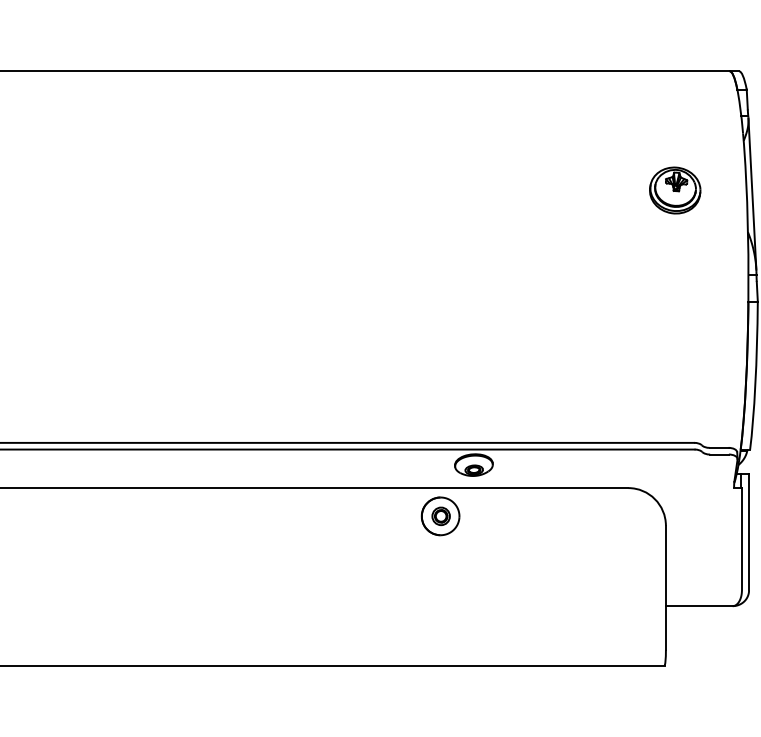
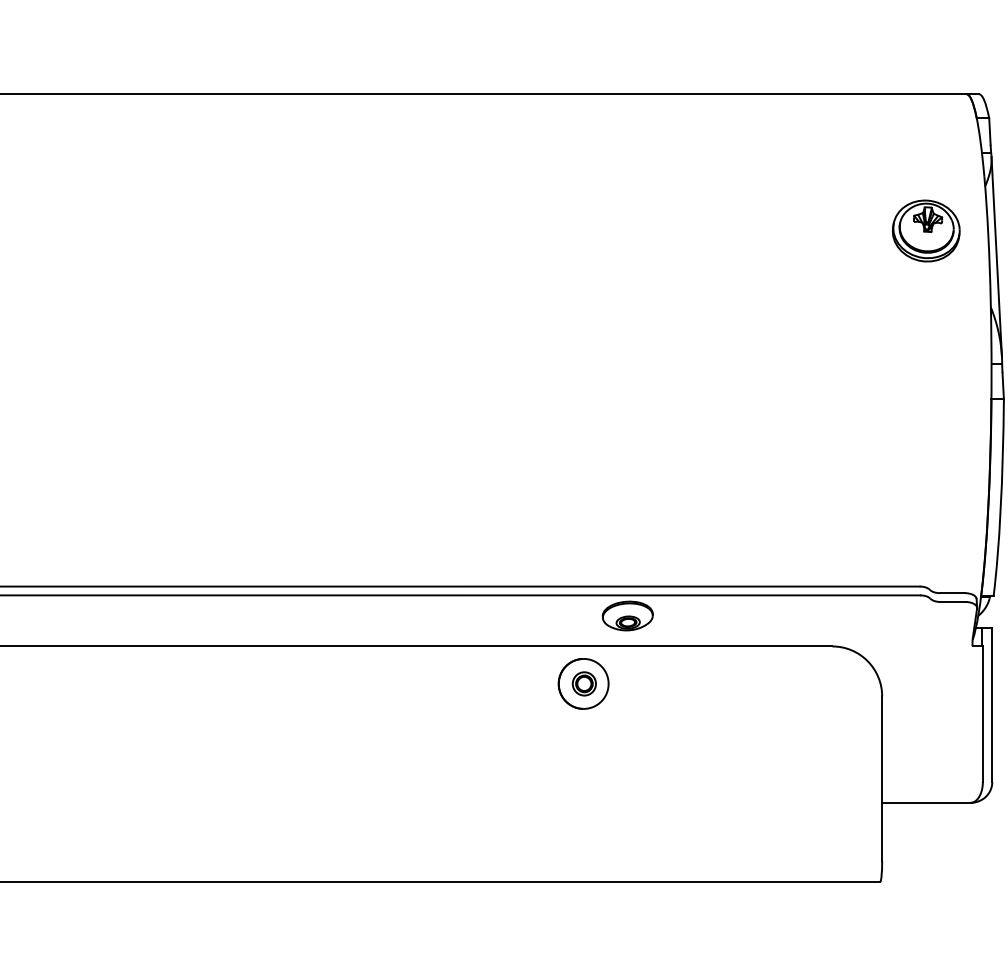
part: (675, 190) -> (926, 230), moved

